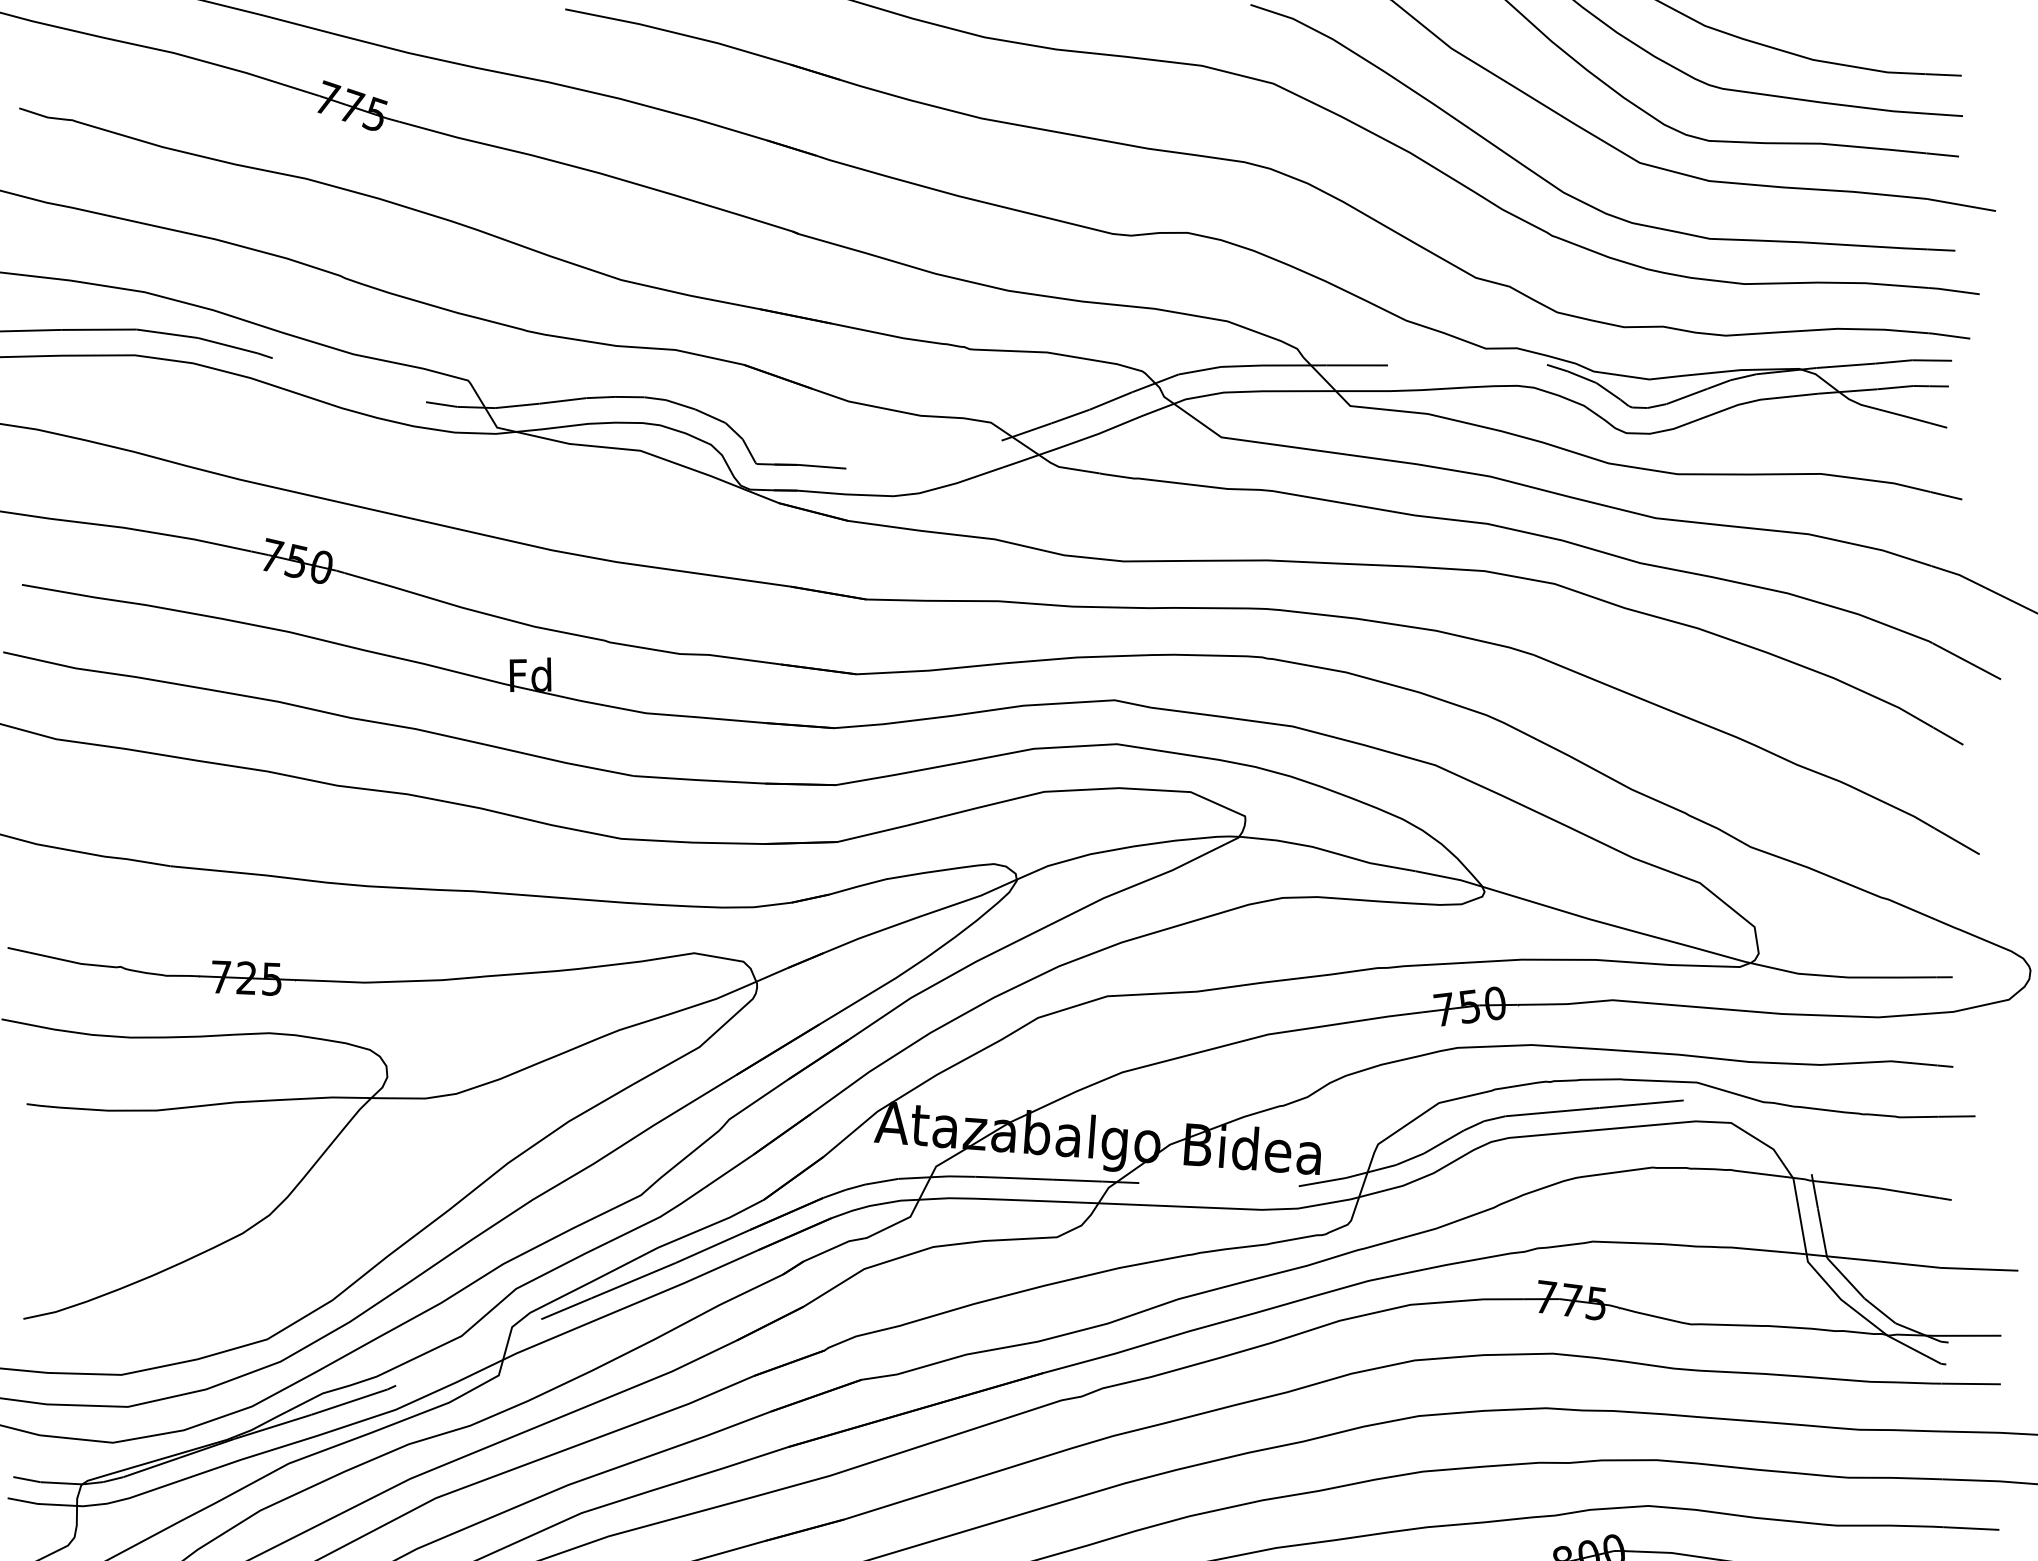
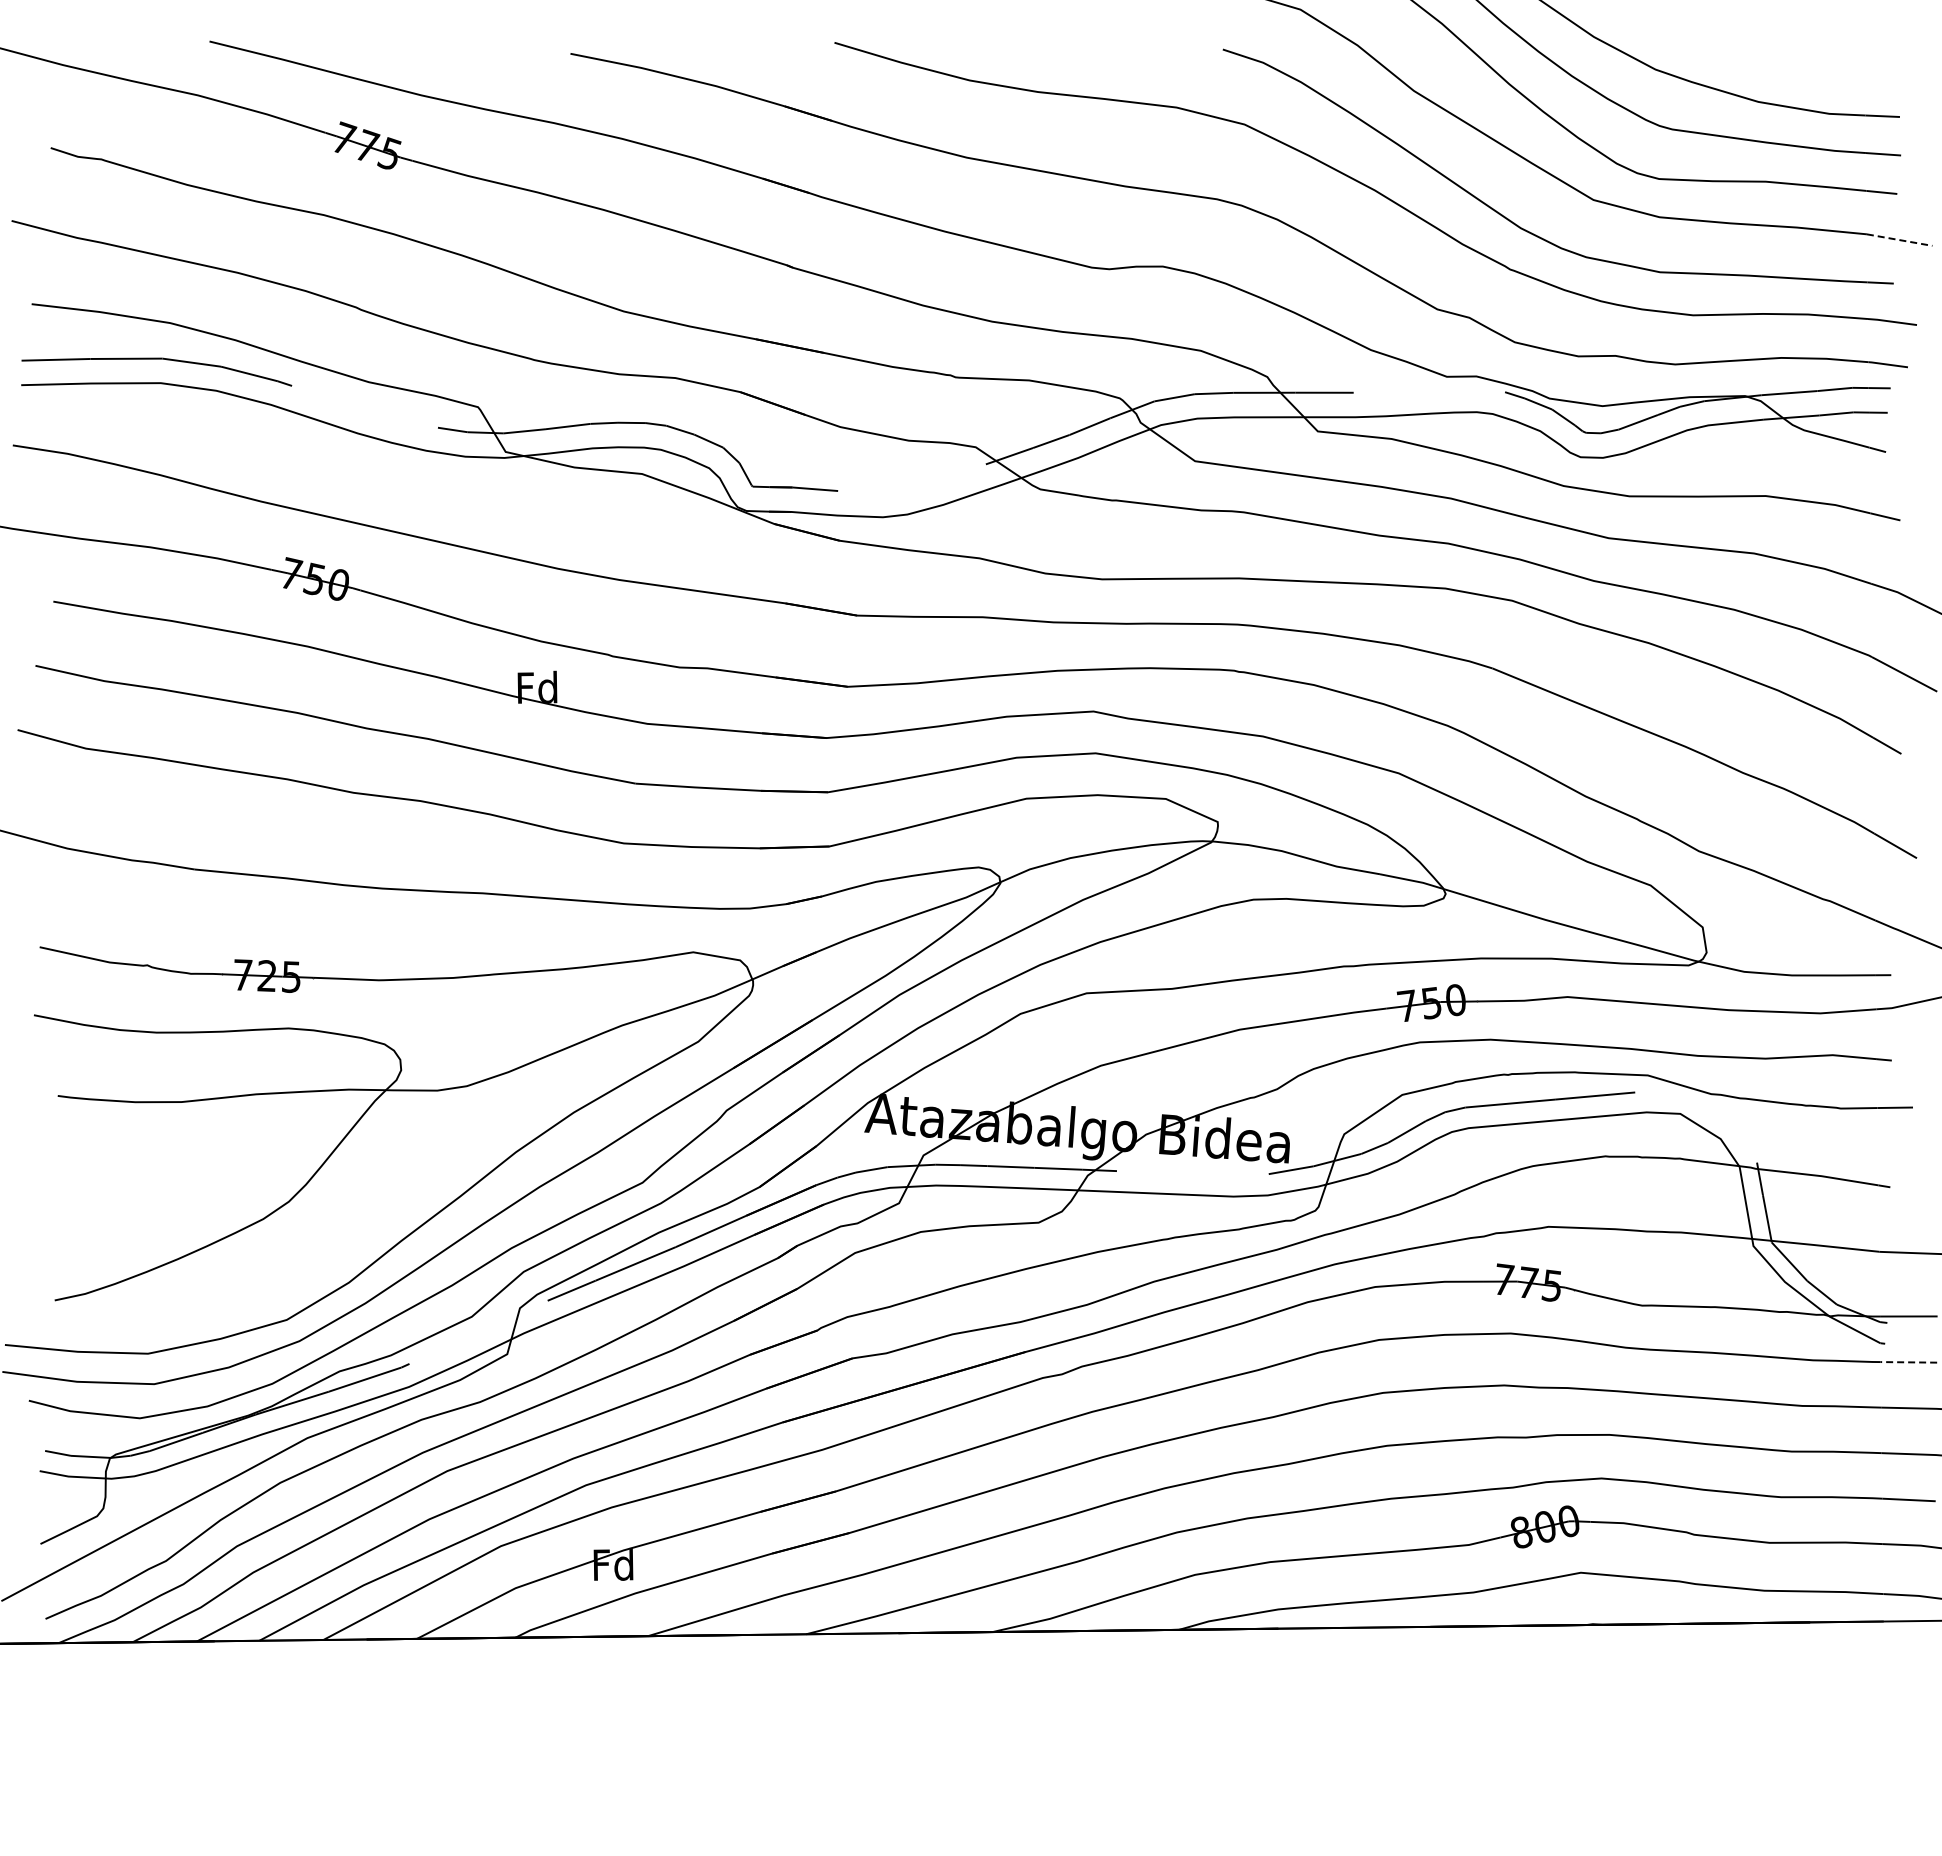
line: (1962, 205) -> (1900, 240), solid -> dashed
line: (1970, 1384) -> (1908, 1362), solid -> dashed

